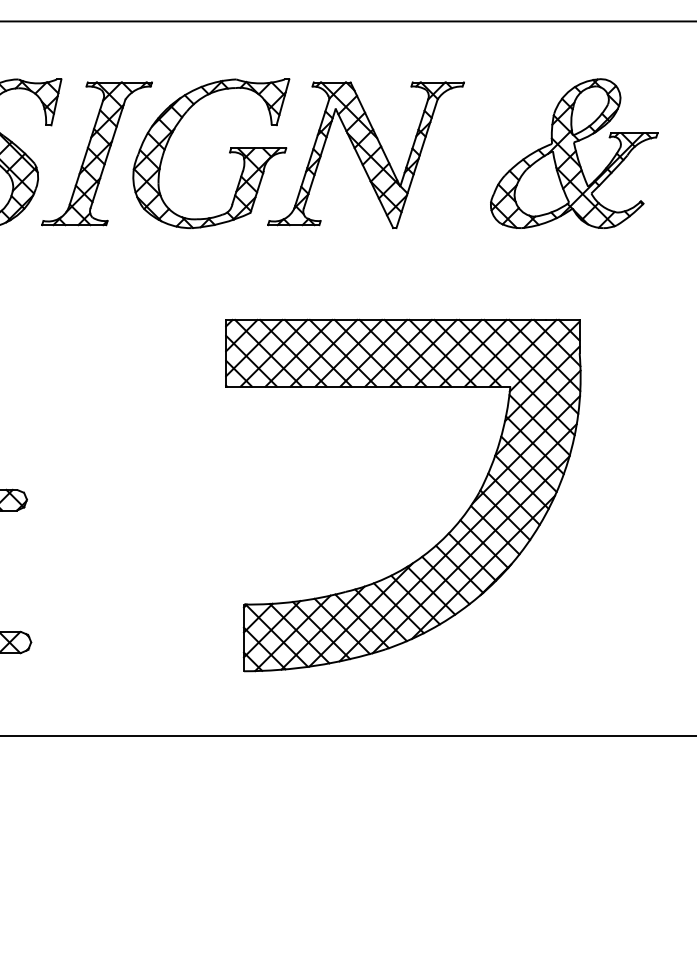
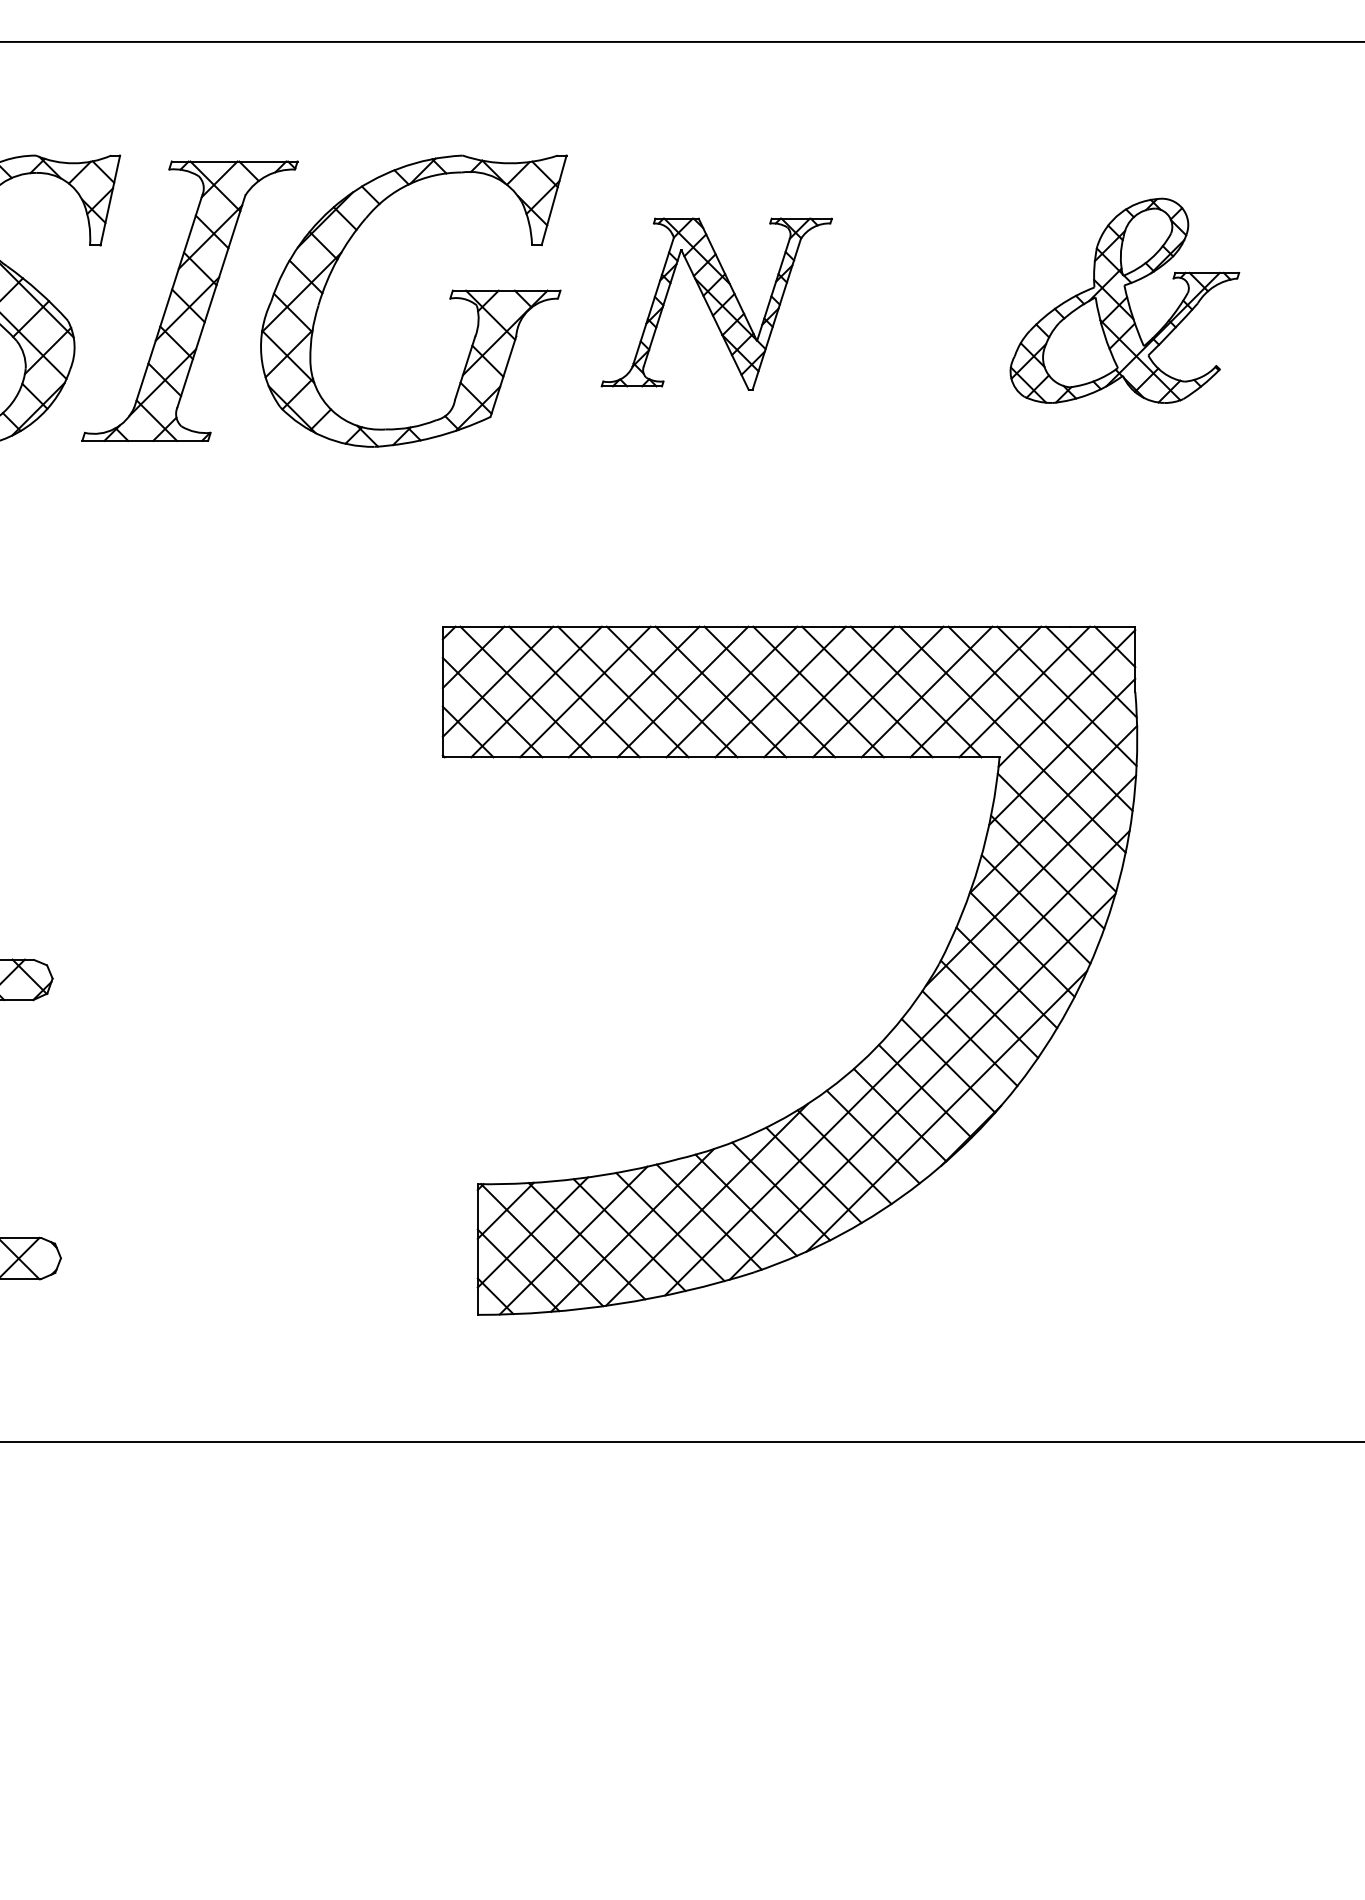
part: (574, 153) -> (1125, 300), size x0.7
part: (365, 155) -> (715, 304), size x0.6

